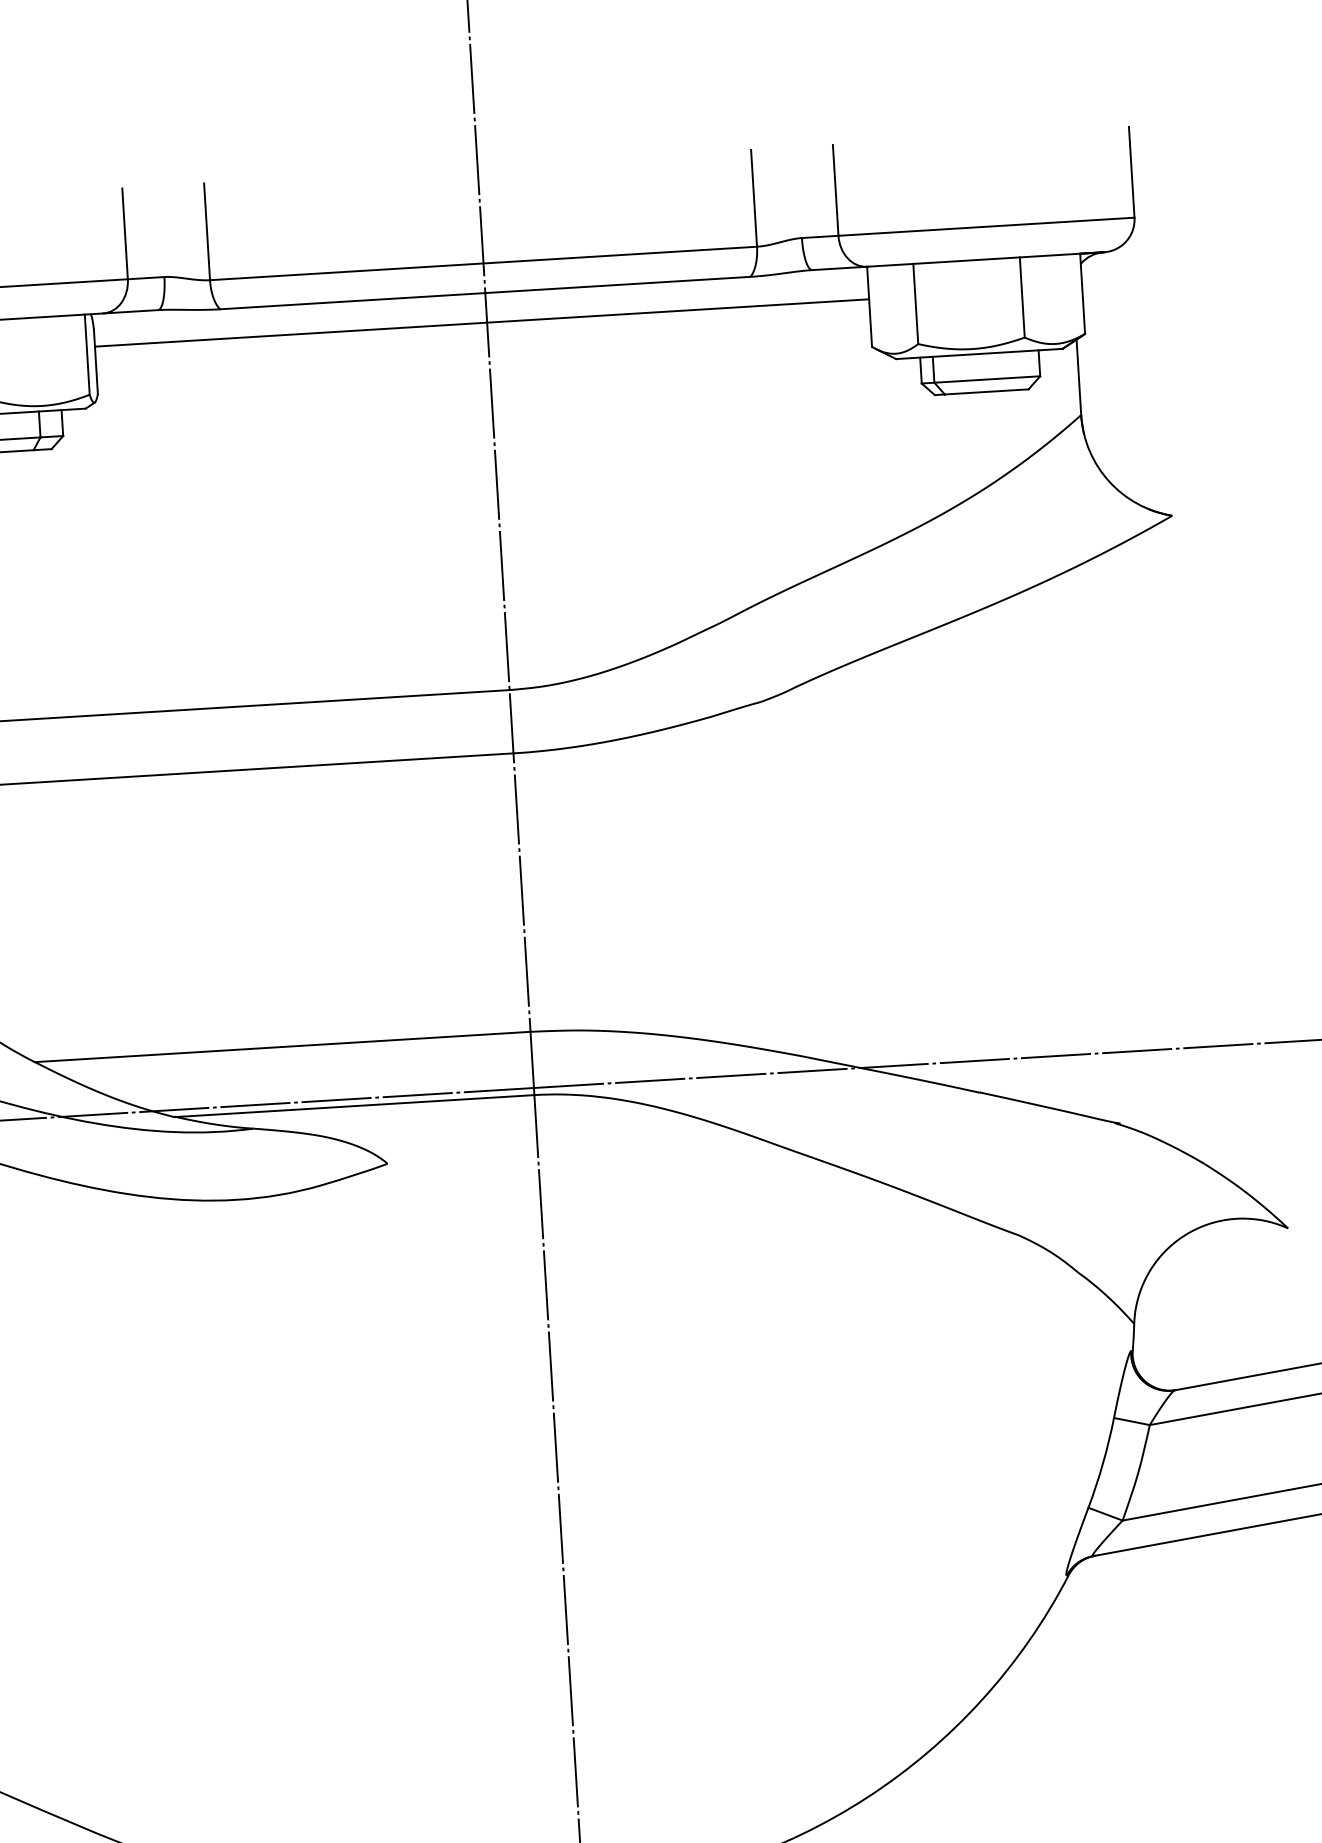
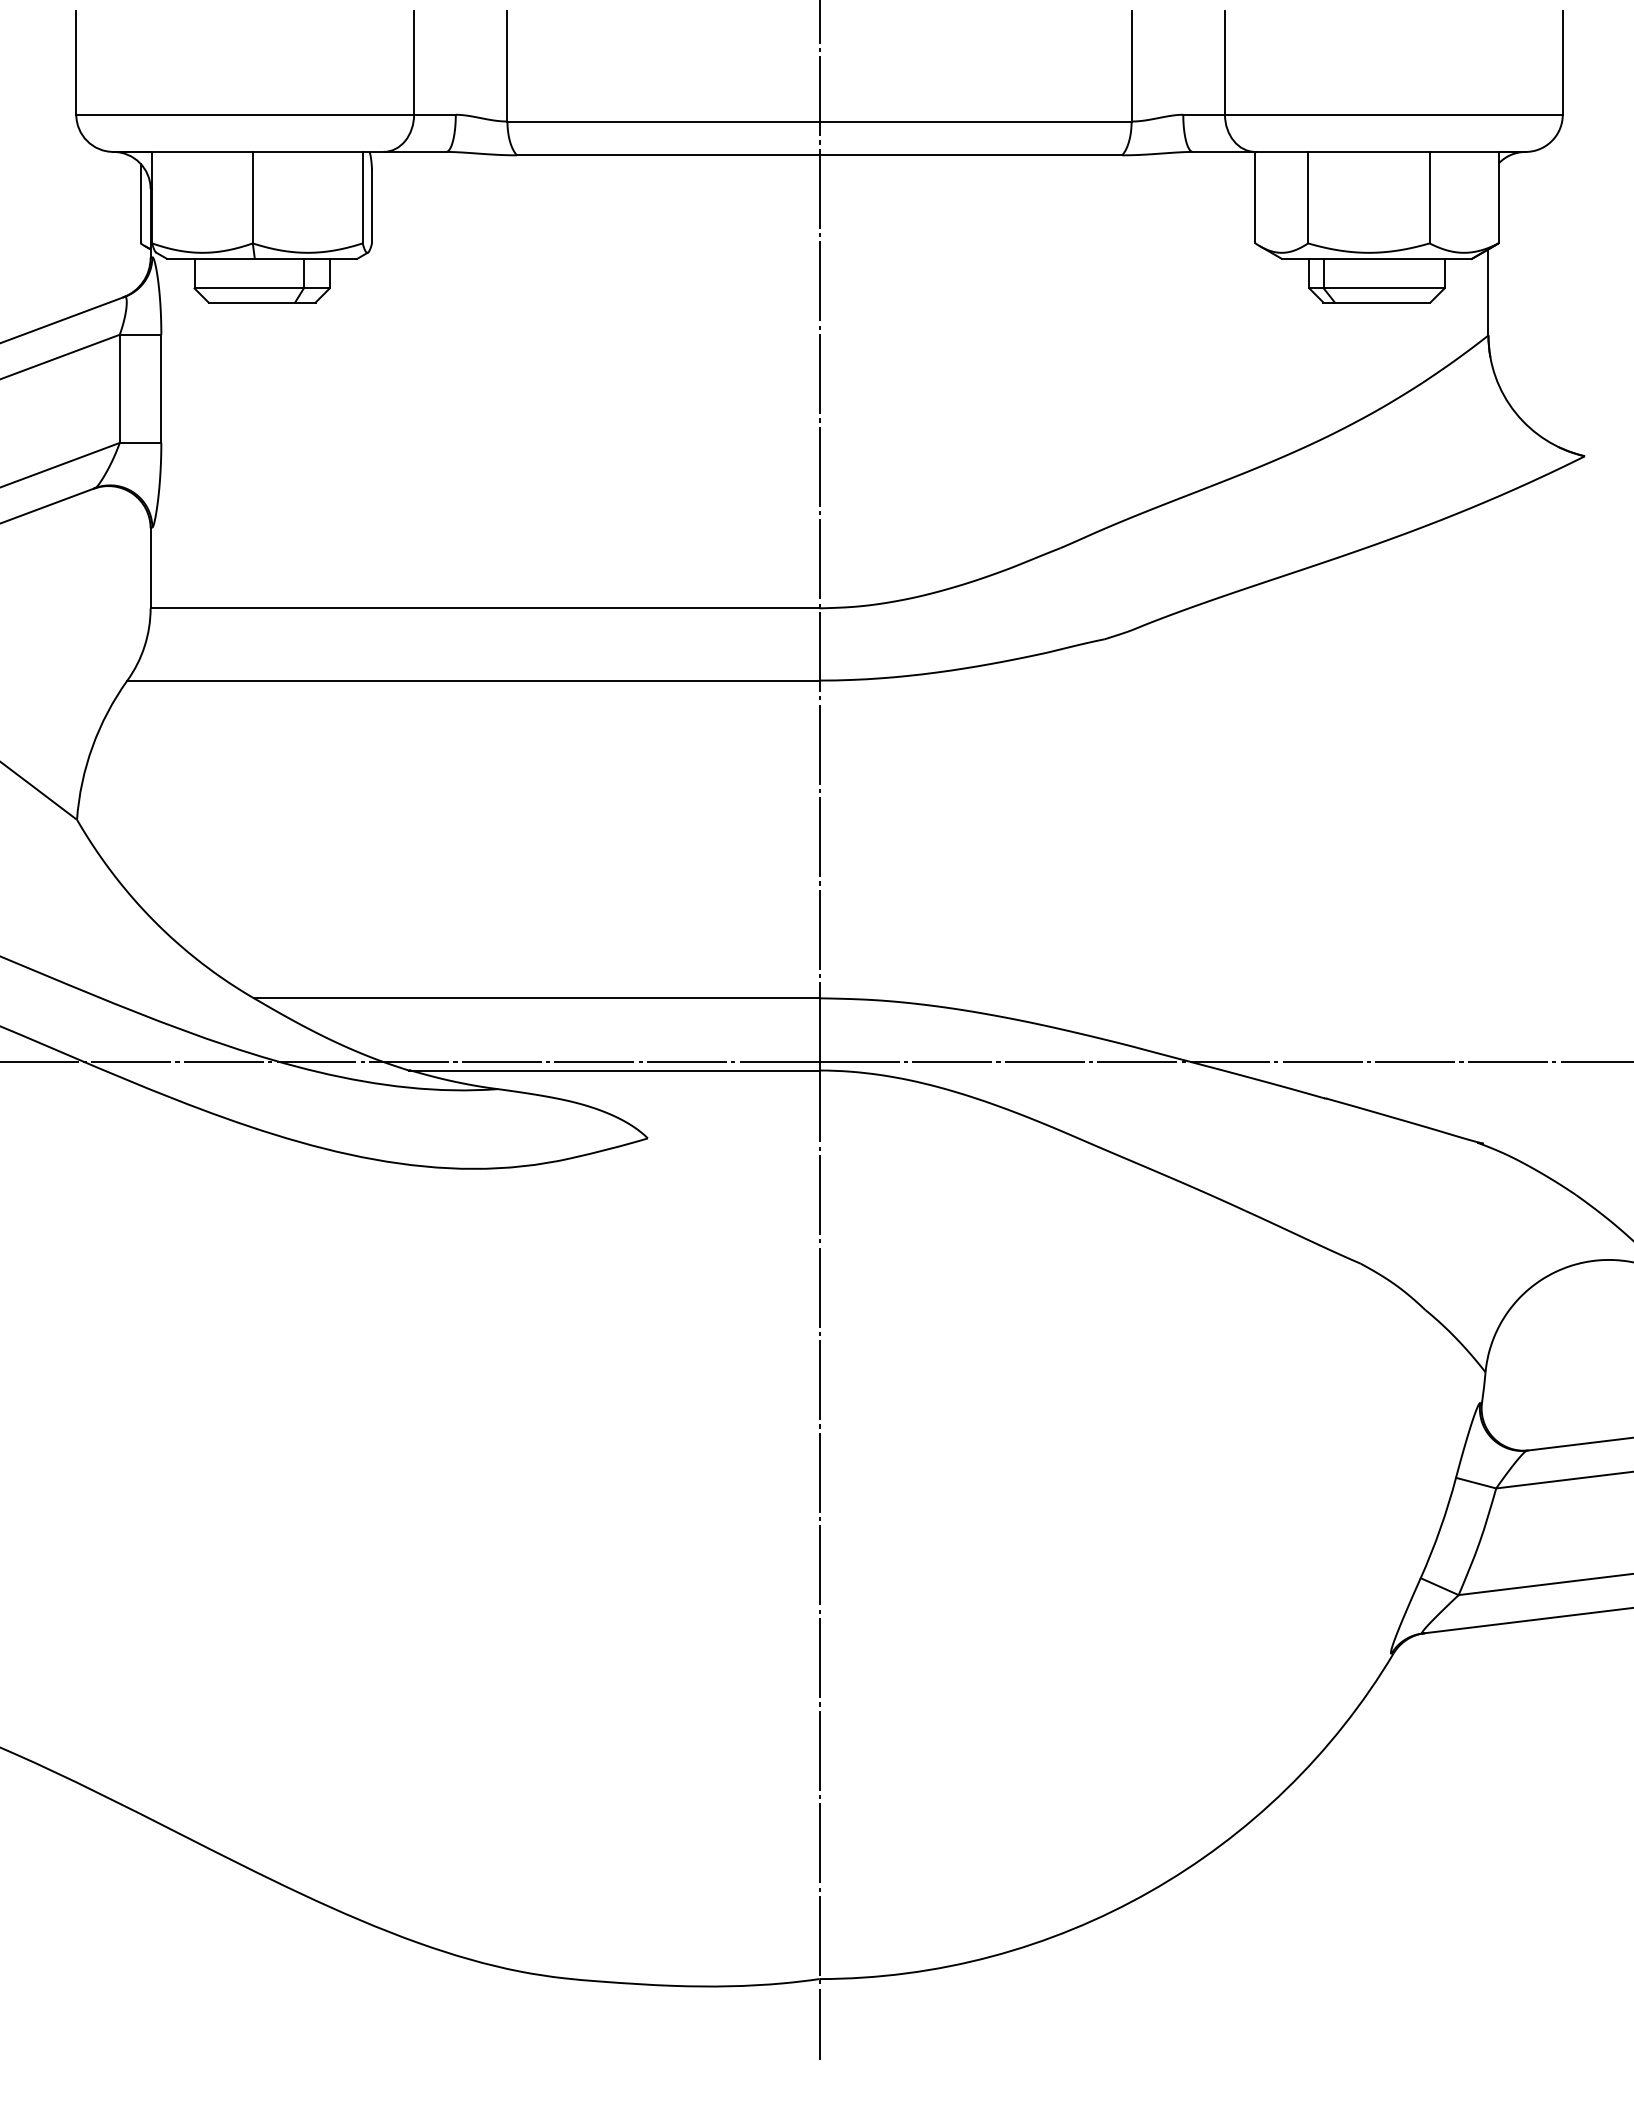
line: (481, 323) -> (813, 189), removed

